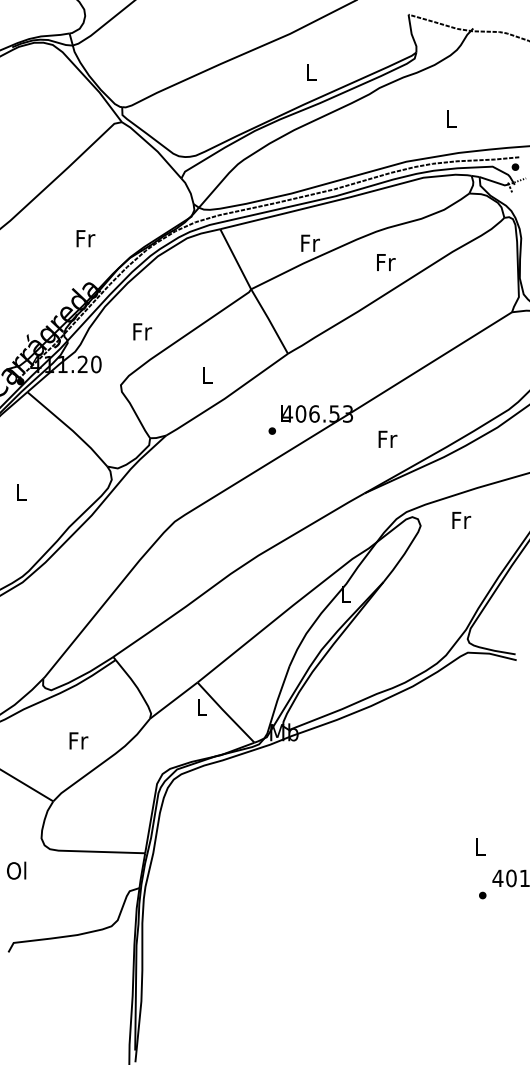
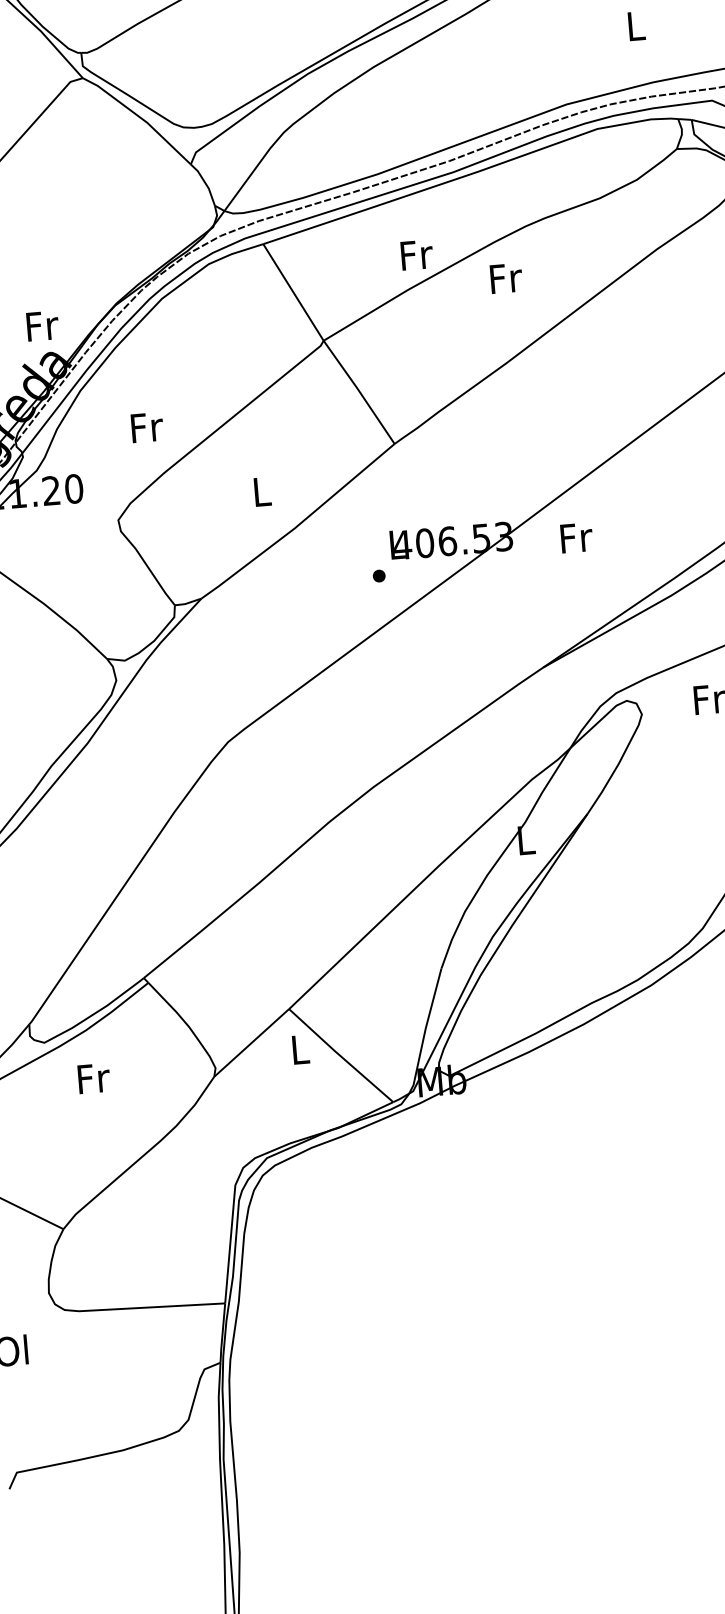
text: (85, 238) -> (42, 325), moved
text: (386, 262) -> (506, 278), moved
text: (387, 438) -> (575, 536), moved
text: (78, 740) -> (93, 1077), moved

